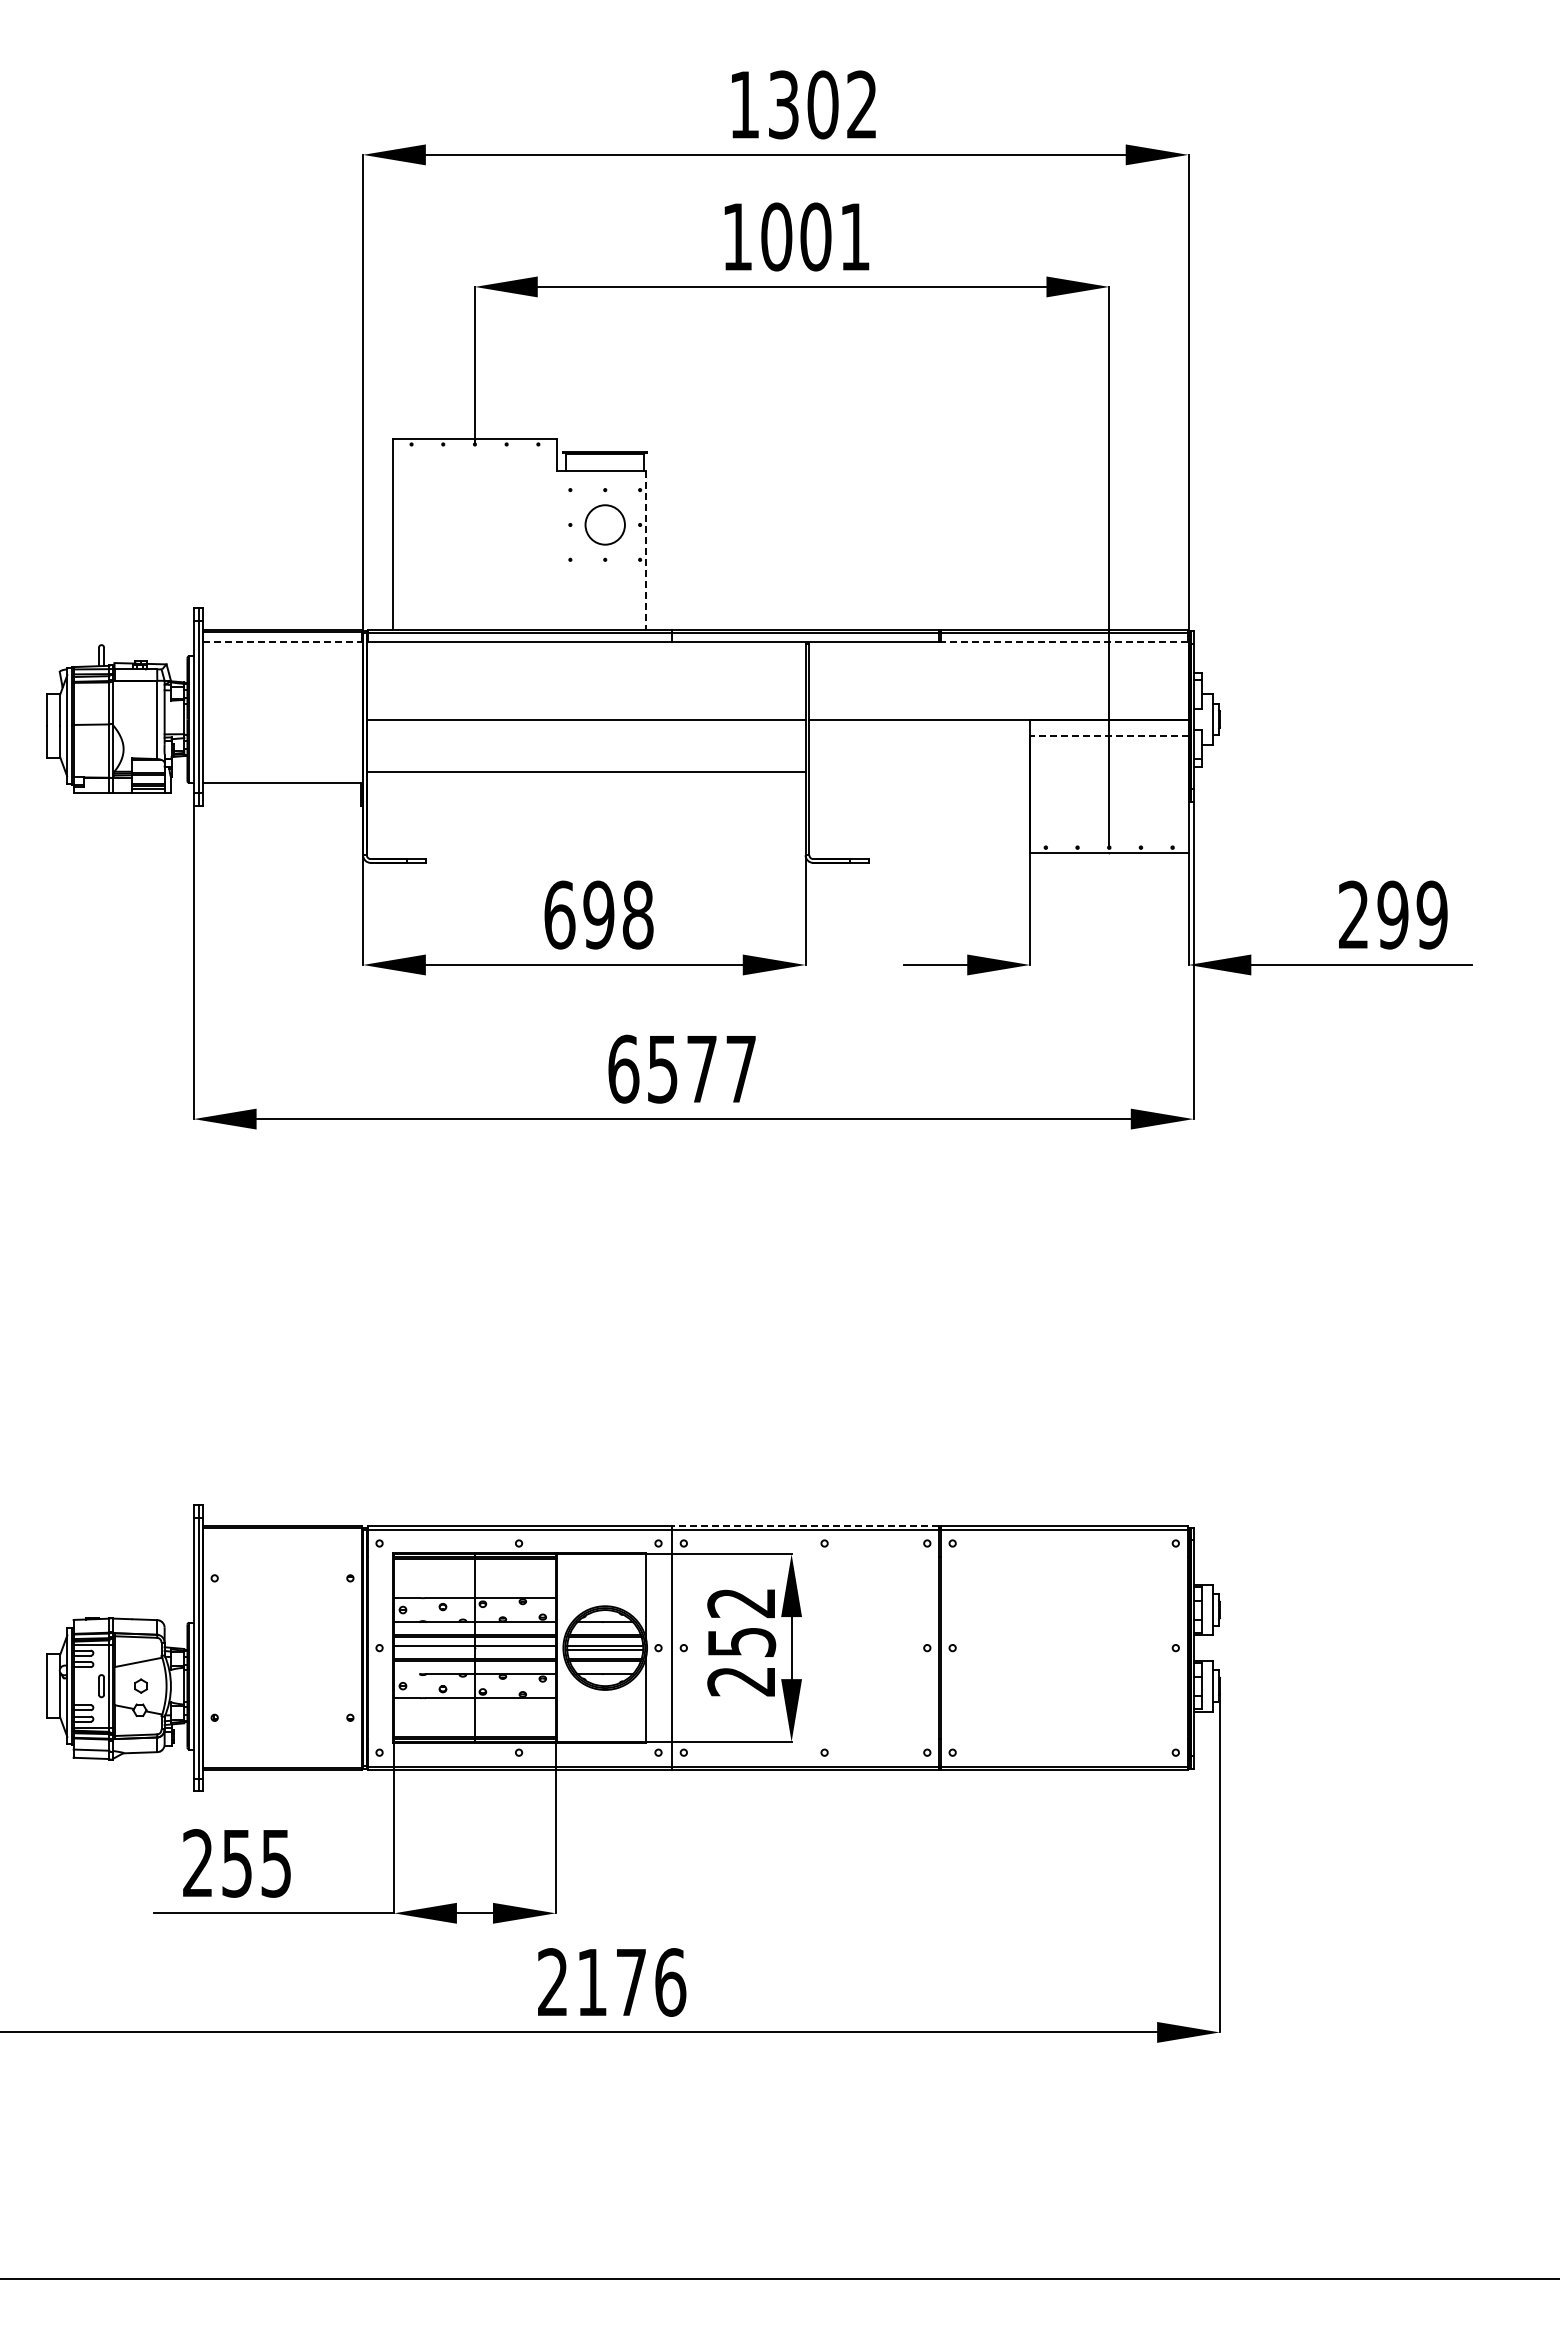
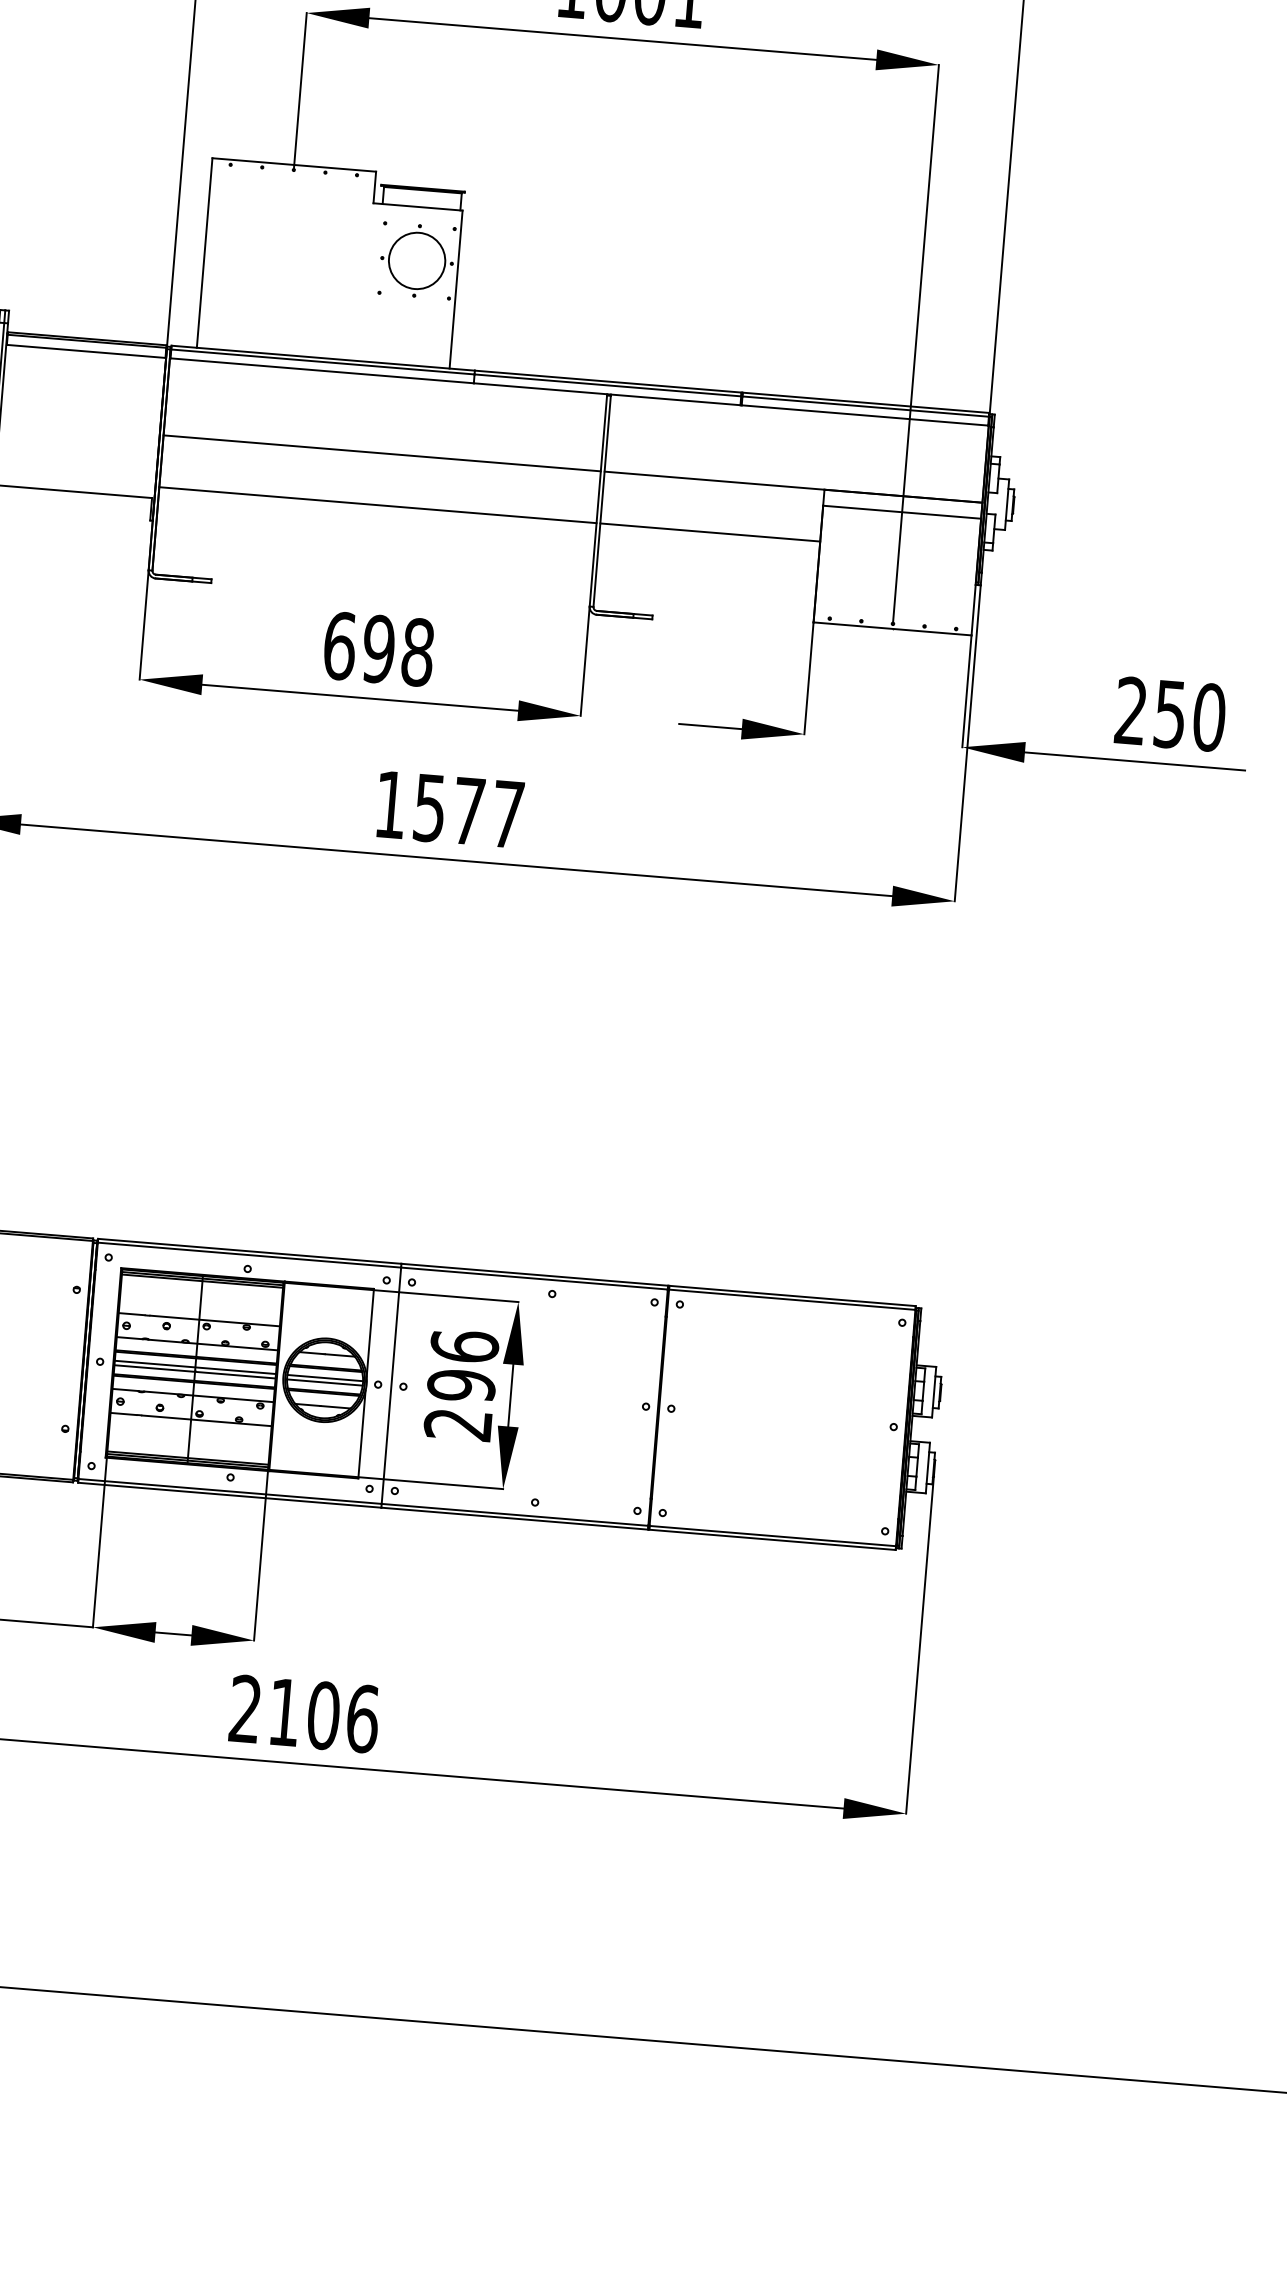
circle: (605, 524) -> (417, 260), size x1.43
line: (646, 550) -> (456, 289), dashed -> solid
line: (282, 642) -> (85, 351), dashed -> solid
line: (1064, 642) -> (865, 415), dashed -> solid
line: (1108, 735) -> (901, 511), dashed -> solid
line: (919, 771) -> (710, 532), added
text: (1412, 914) -> (1189, 715), 299 -> 250
text: (623, 1068) -> (390, 804), 6577 -> 1577
line: (805, 1525) -> (534, 1274), dashed -> solid
text: (741, 1622) -> (462, 1365), 252 -> 296
line: (474, 1650) -> (194, 1371), added
line: (407, 1674) -> (125, 1390), added
text: (631, 1982) -> (323, 1715), 2176 -> 2106

